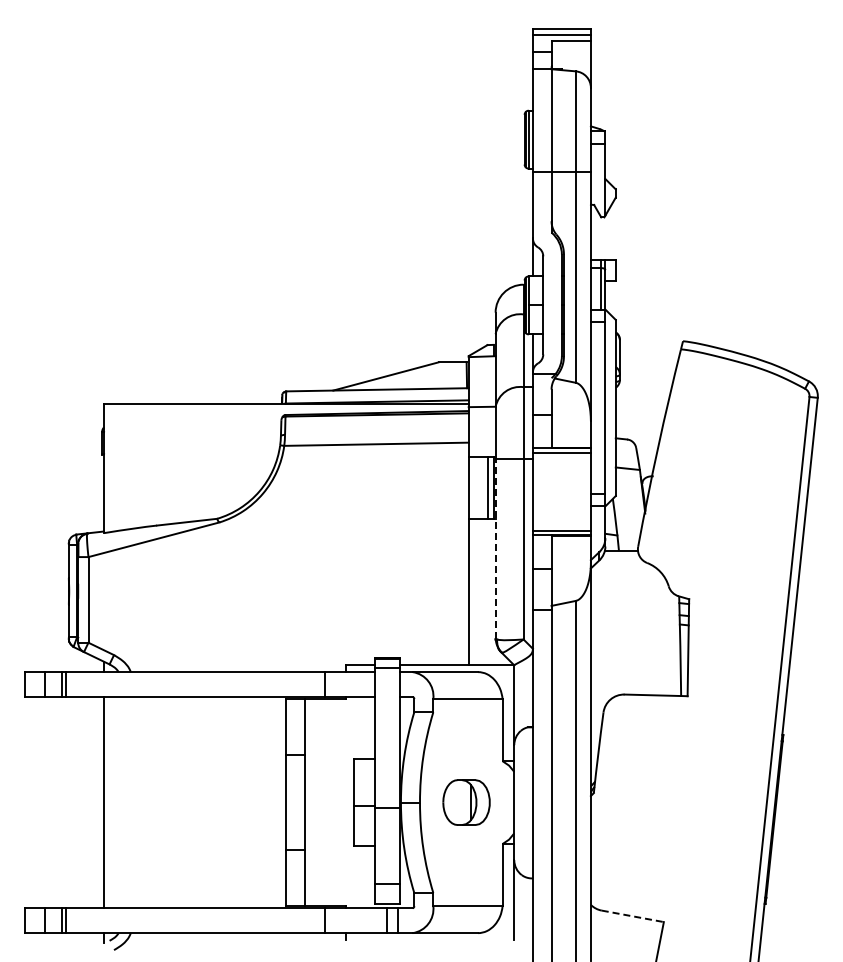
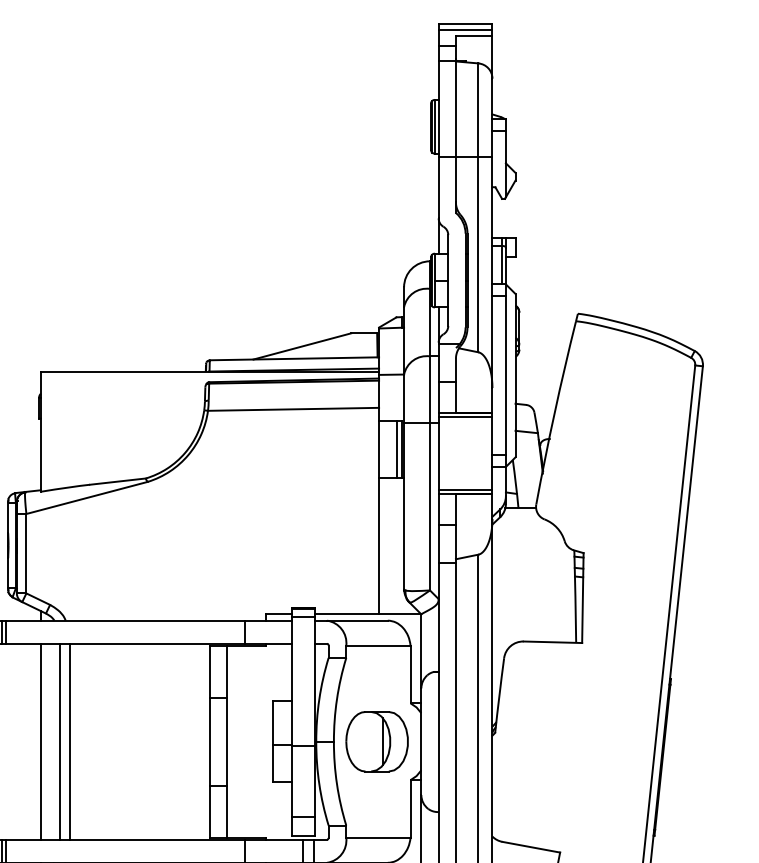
line: (495, 548) -> (403, 506), dashed -> solid
line: (124, 802) -> (59, 741), added
line: (135, 802) -> (70, 741), added
part: (466, 802) -> (377, 741), size x1.43
line: (632, 916) -> (531, 847), dashed -> solid

